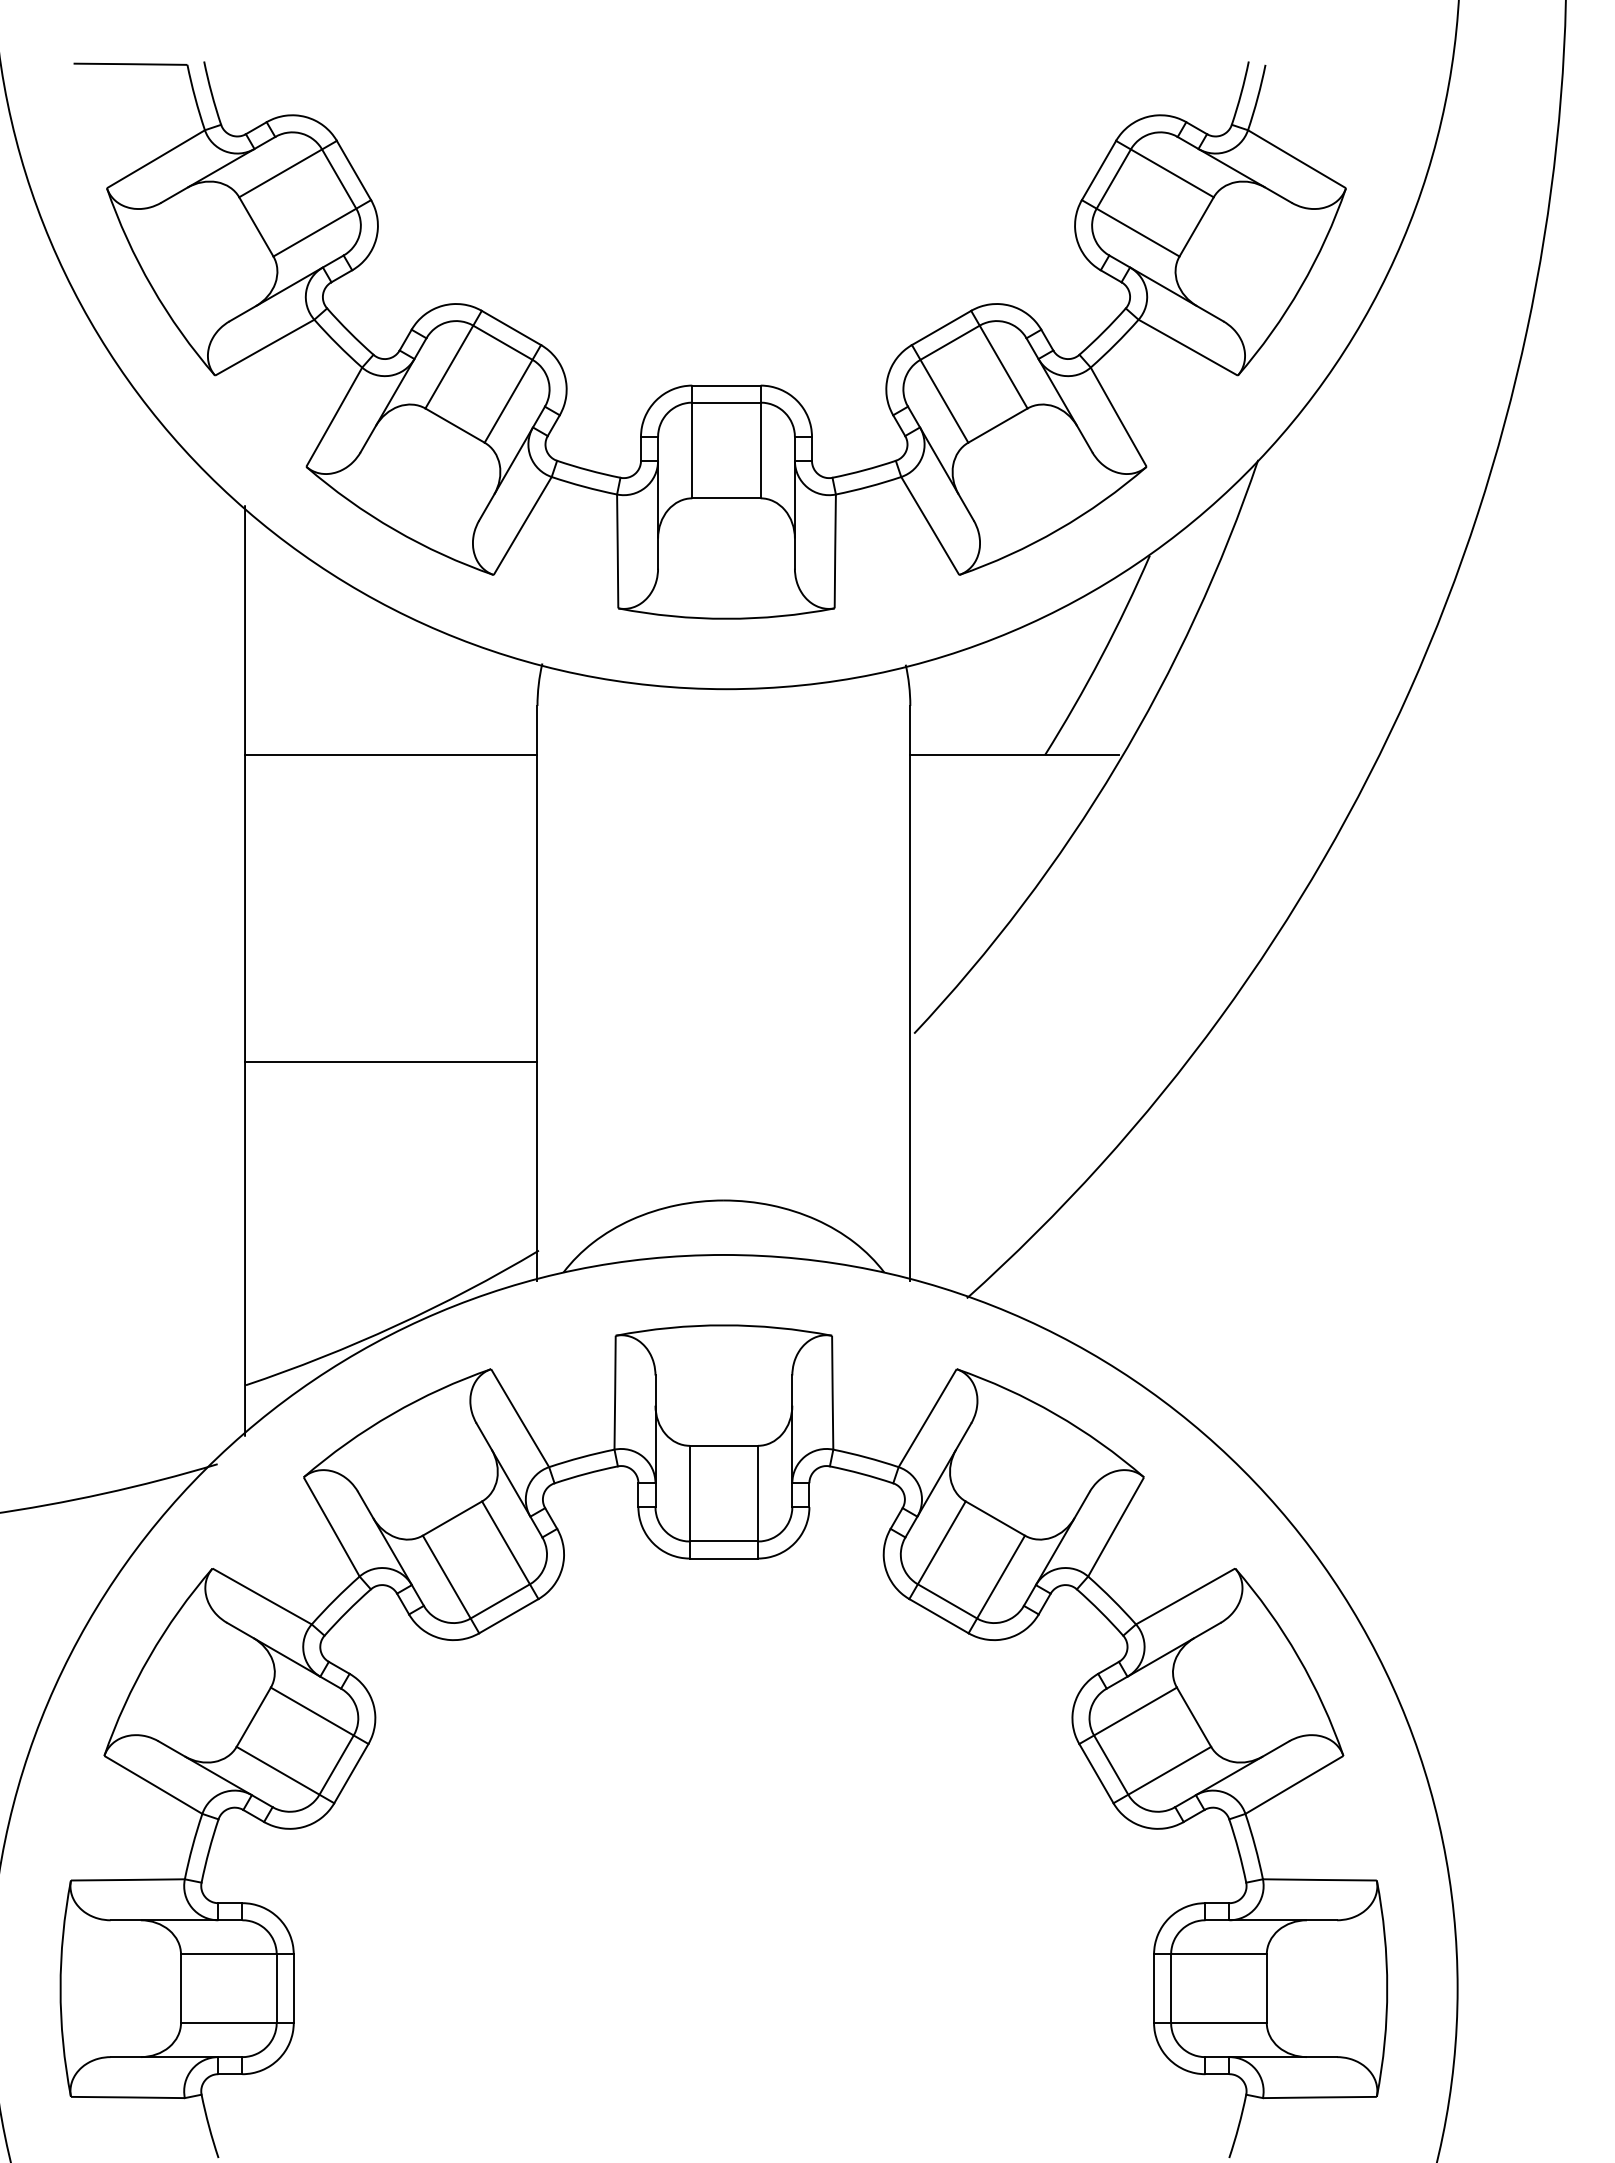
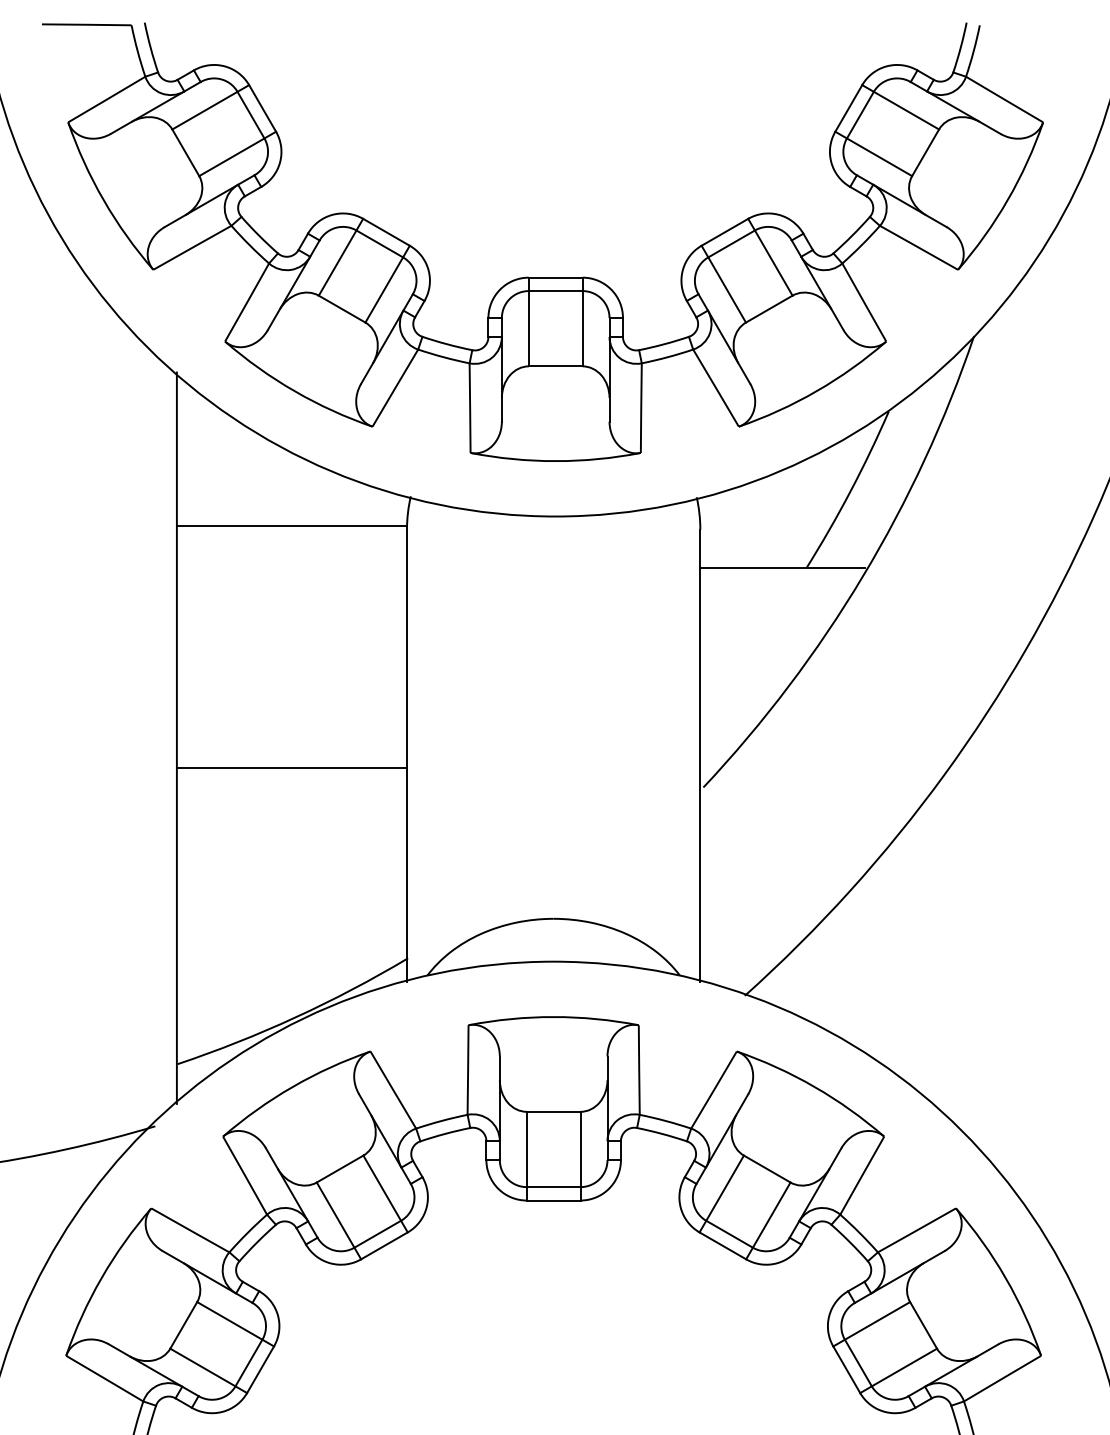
line: (391, 754) -> (292, 526), moved
line: (391, 1062) -> (292, 768), moved

